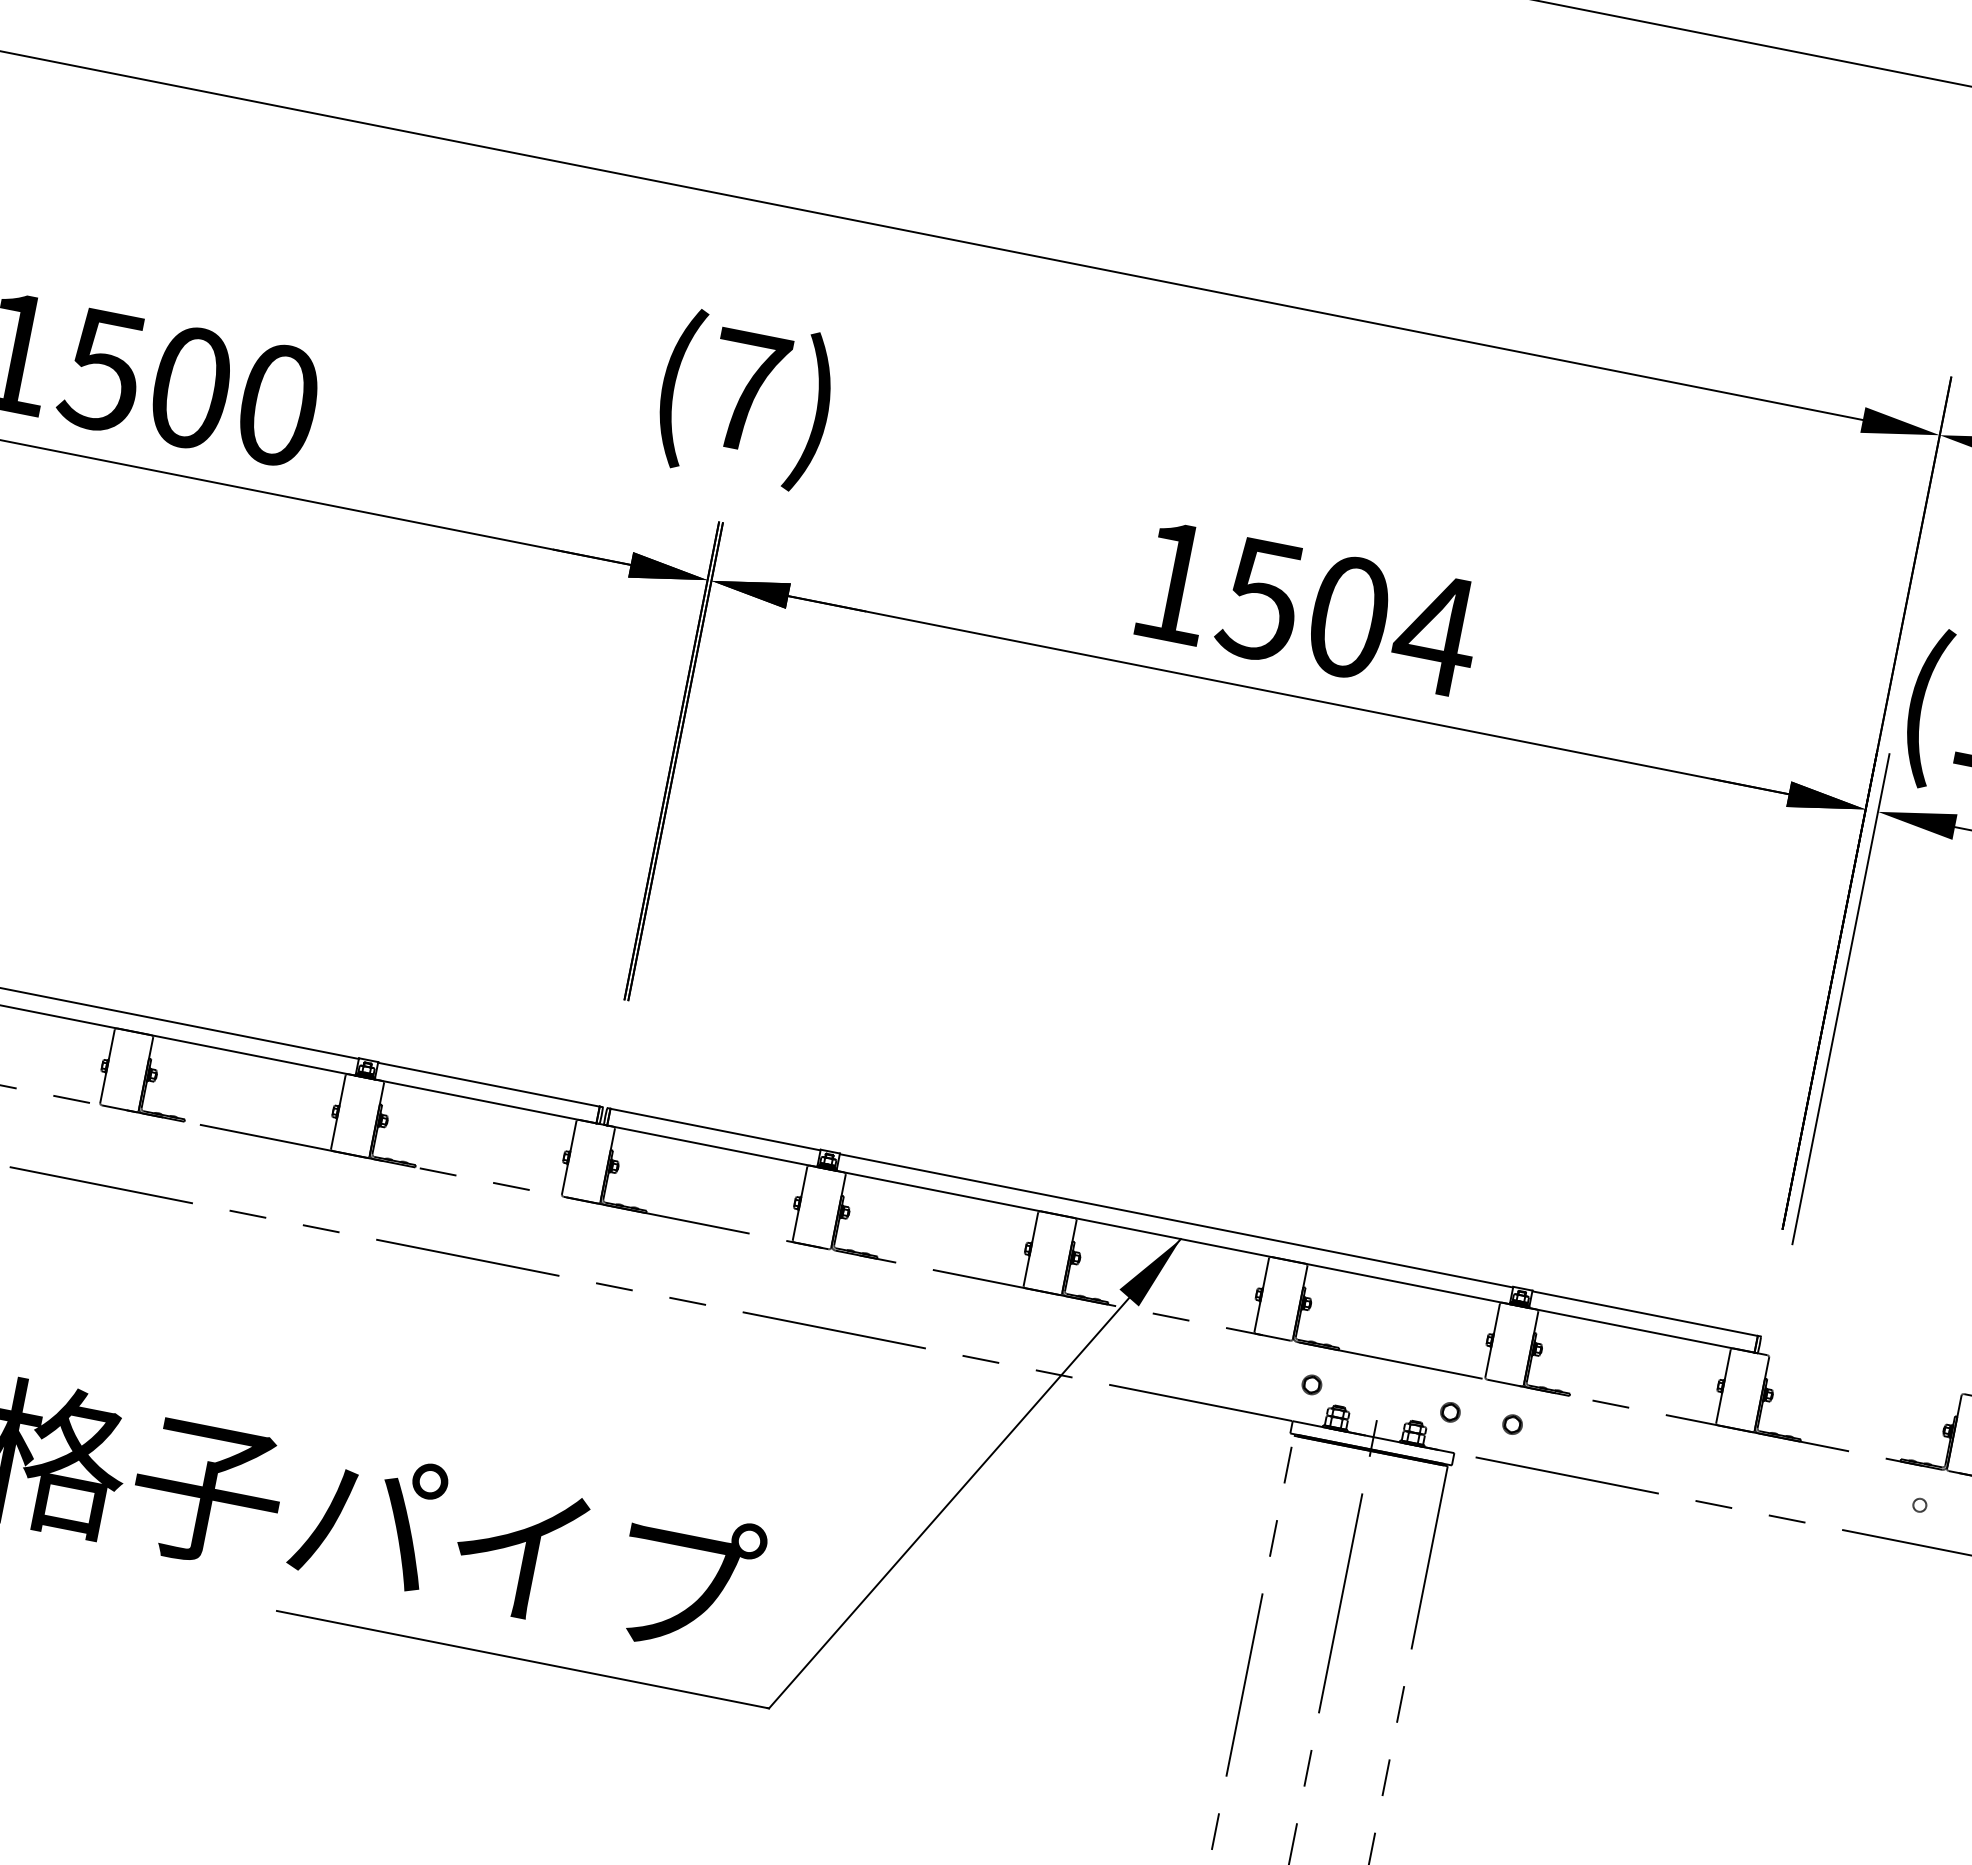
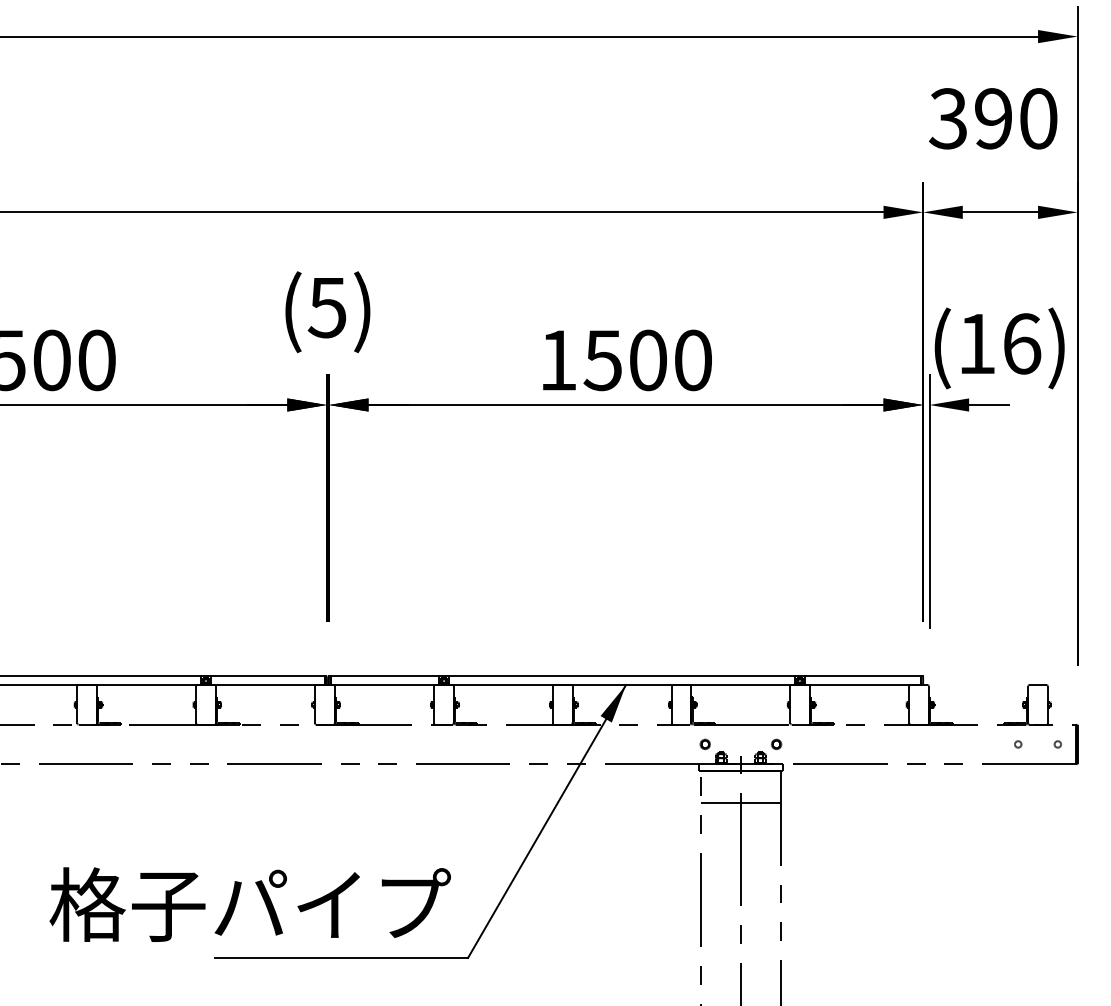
text: (743, 392) -> (326, 308), (7) -> (5)
text: (1434, 634) -> (692, 360), 1504 -> 1500
part: (1512, 1424) -> (808, 744), removed
line: (1357, 1513) -> (740, 803), added

